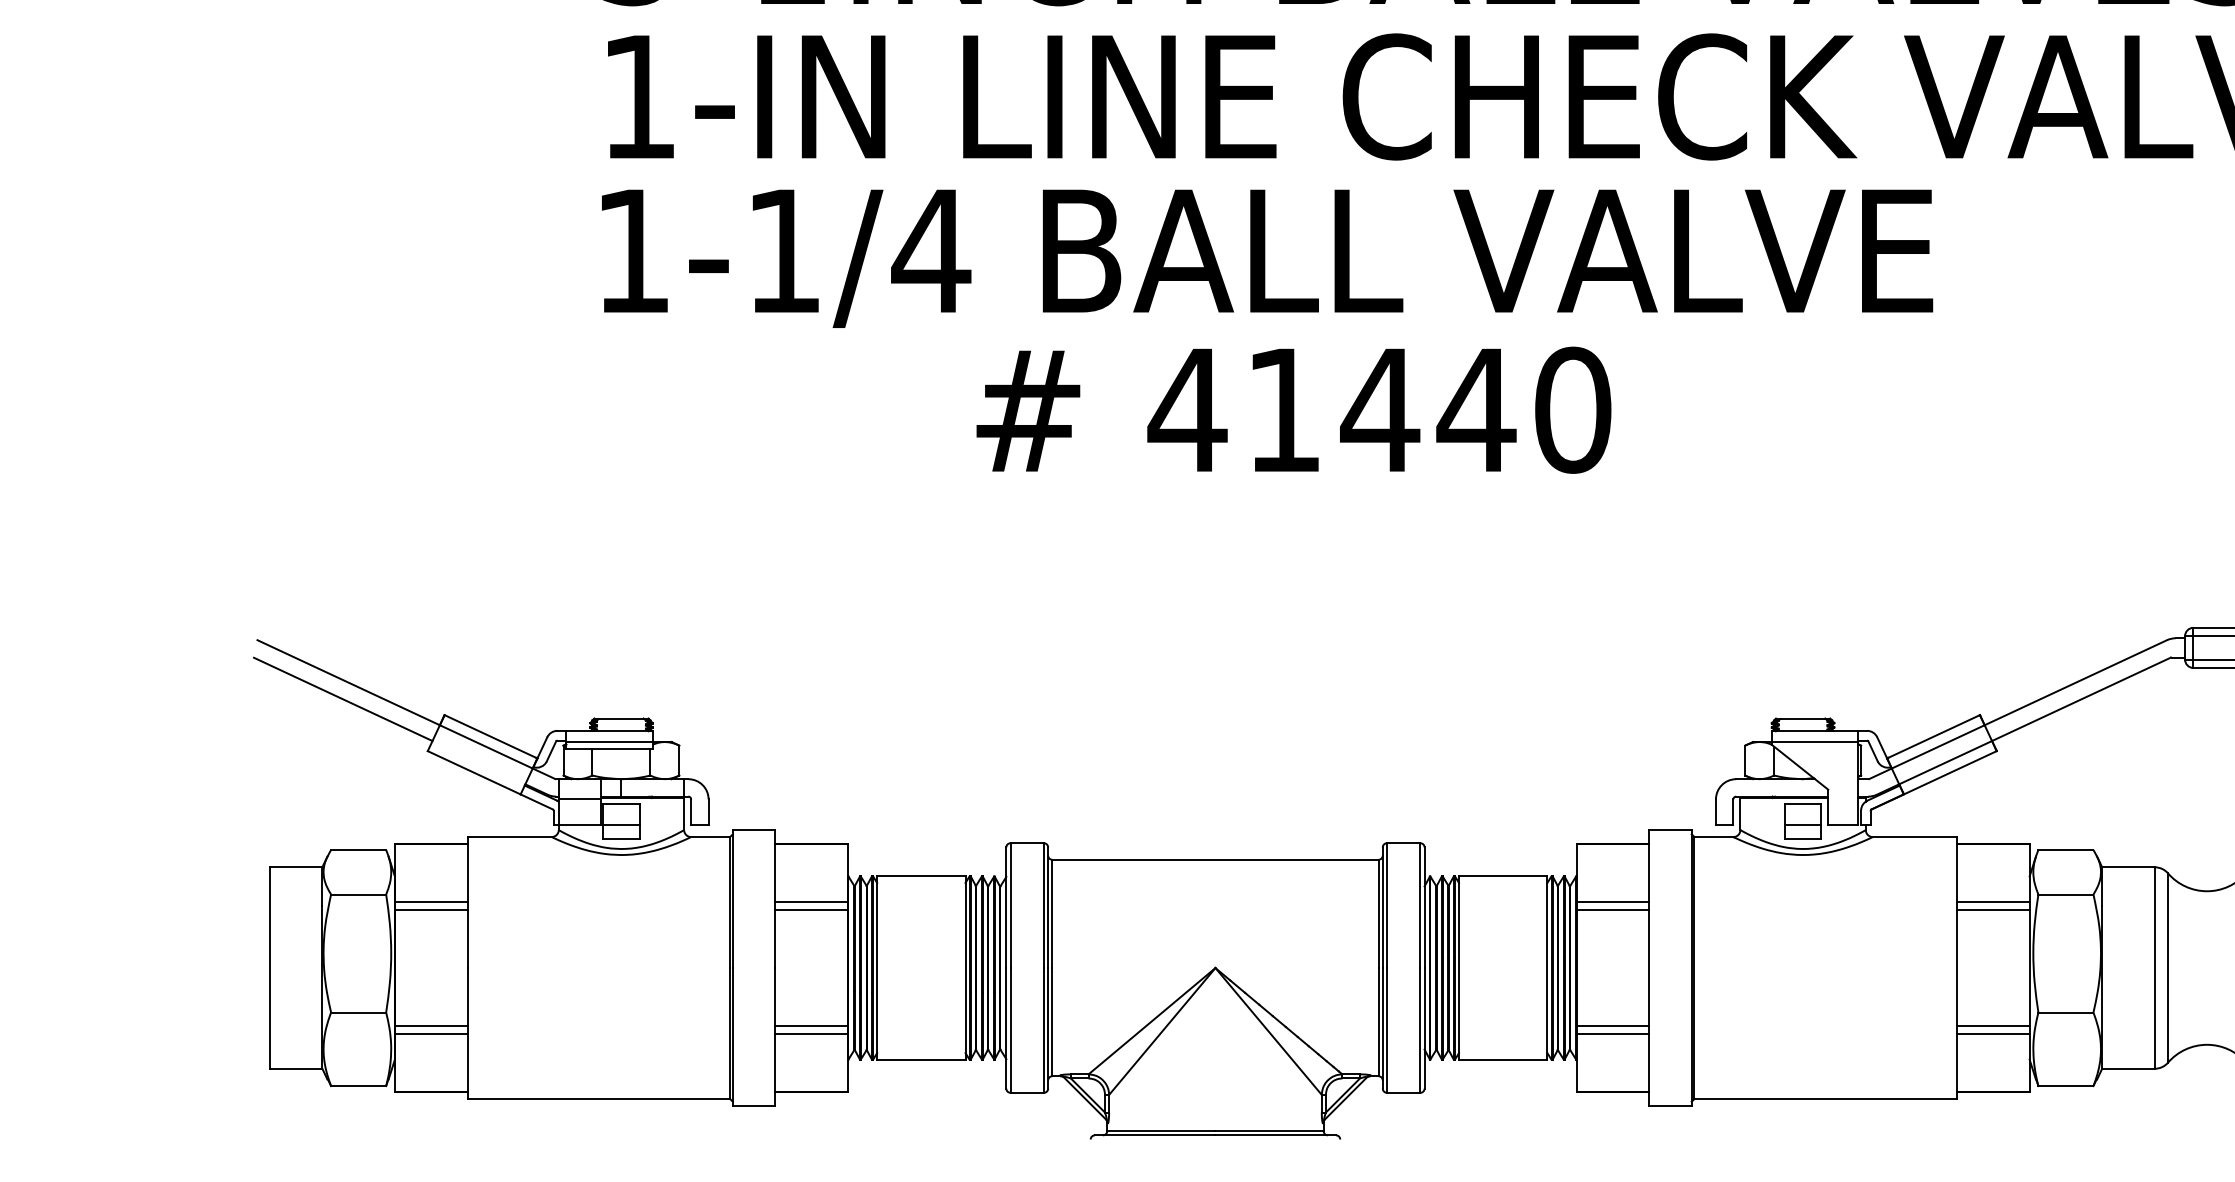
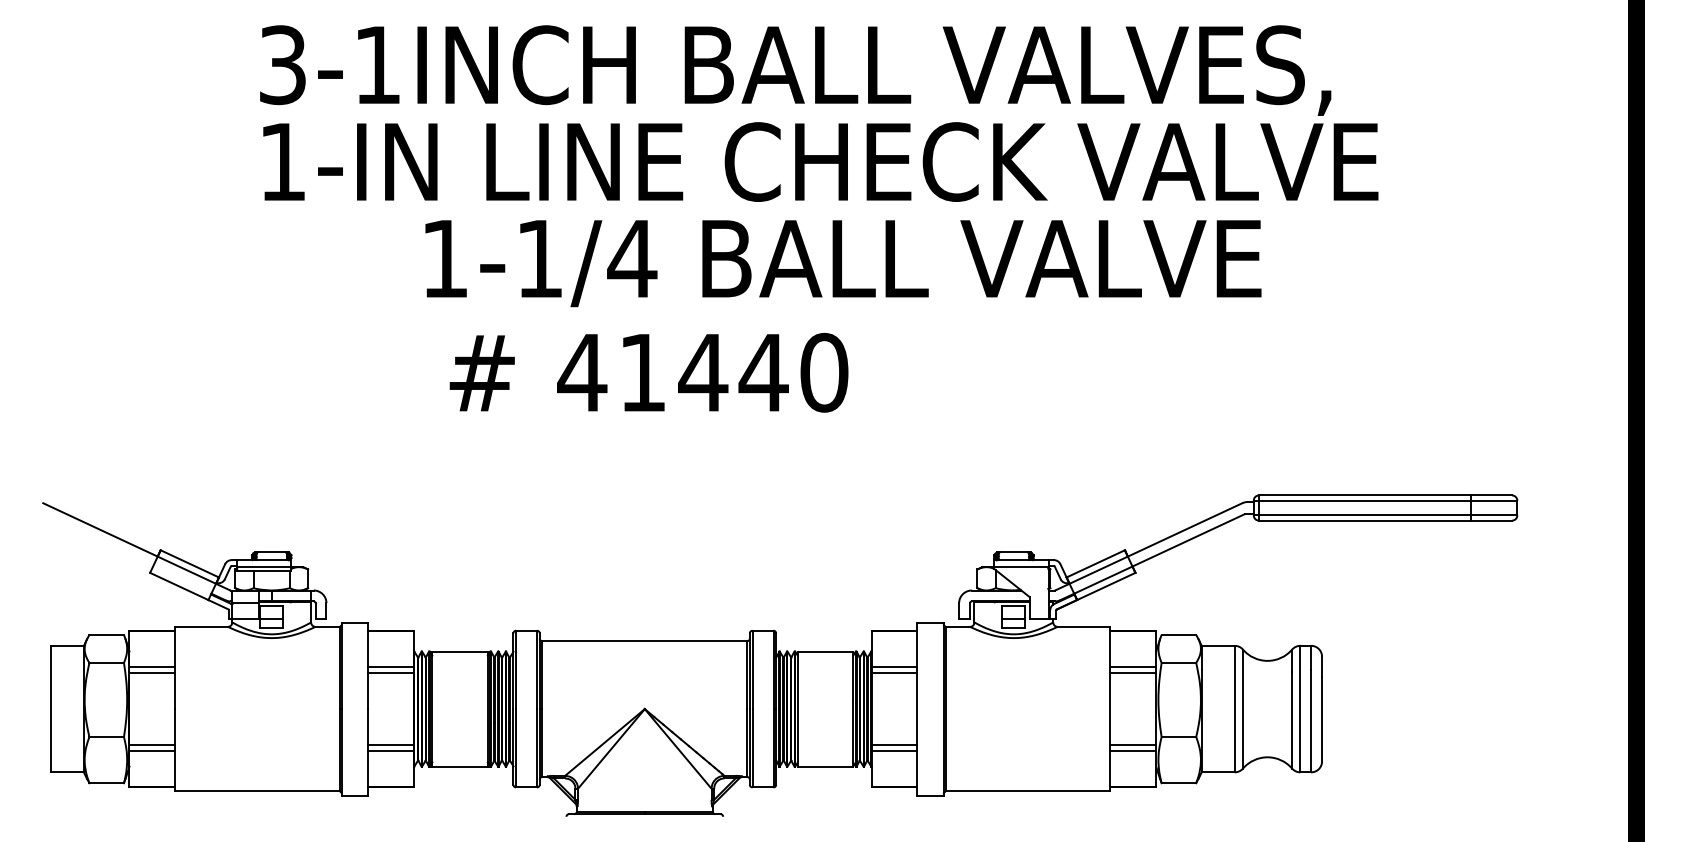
text: (1267, 258) -> (843, 263), moved
text: (1293, 409) -> (648, 372), moved
line: (342, 699) -> (96, 540), removed

